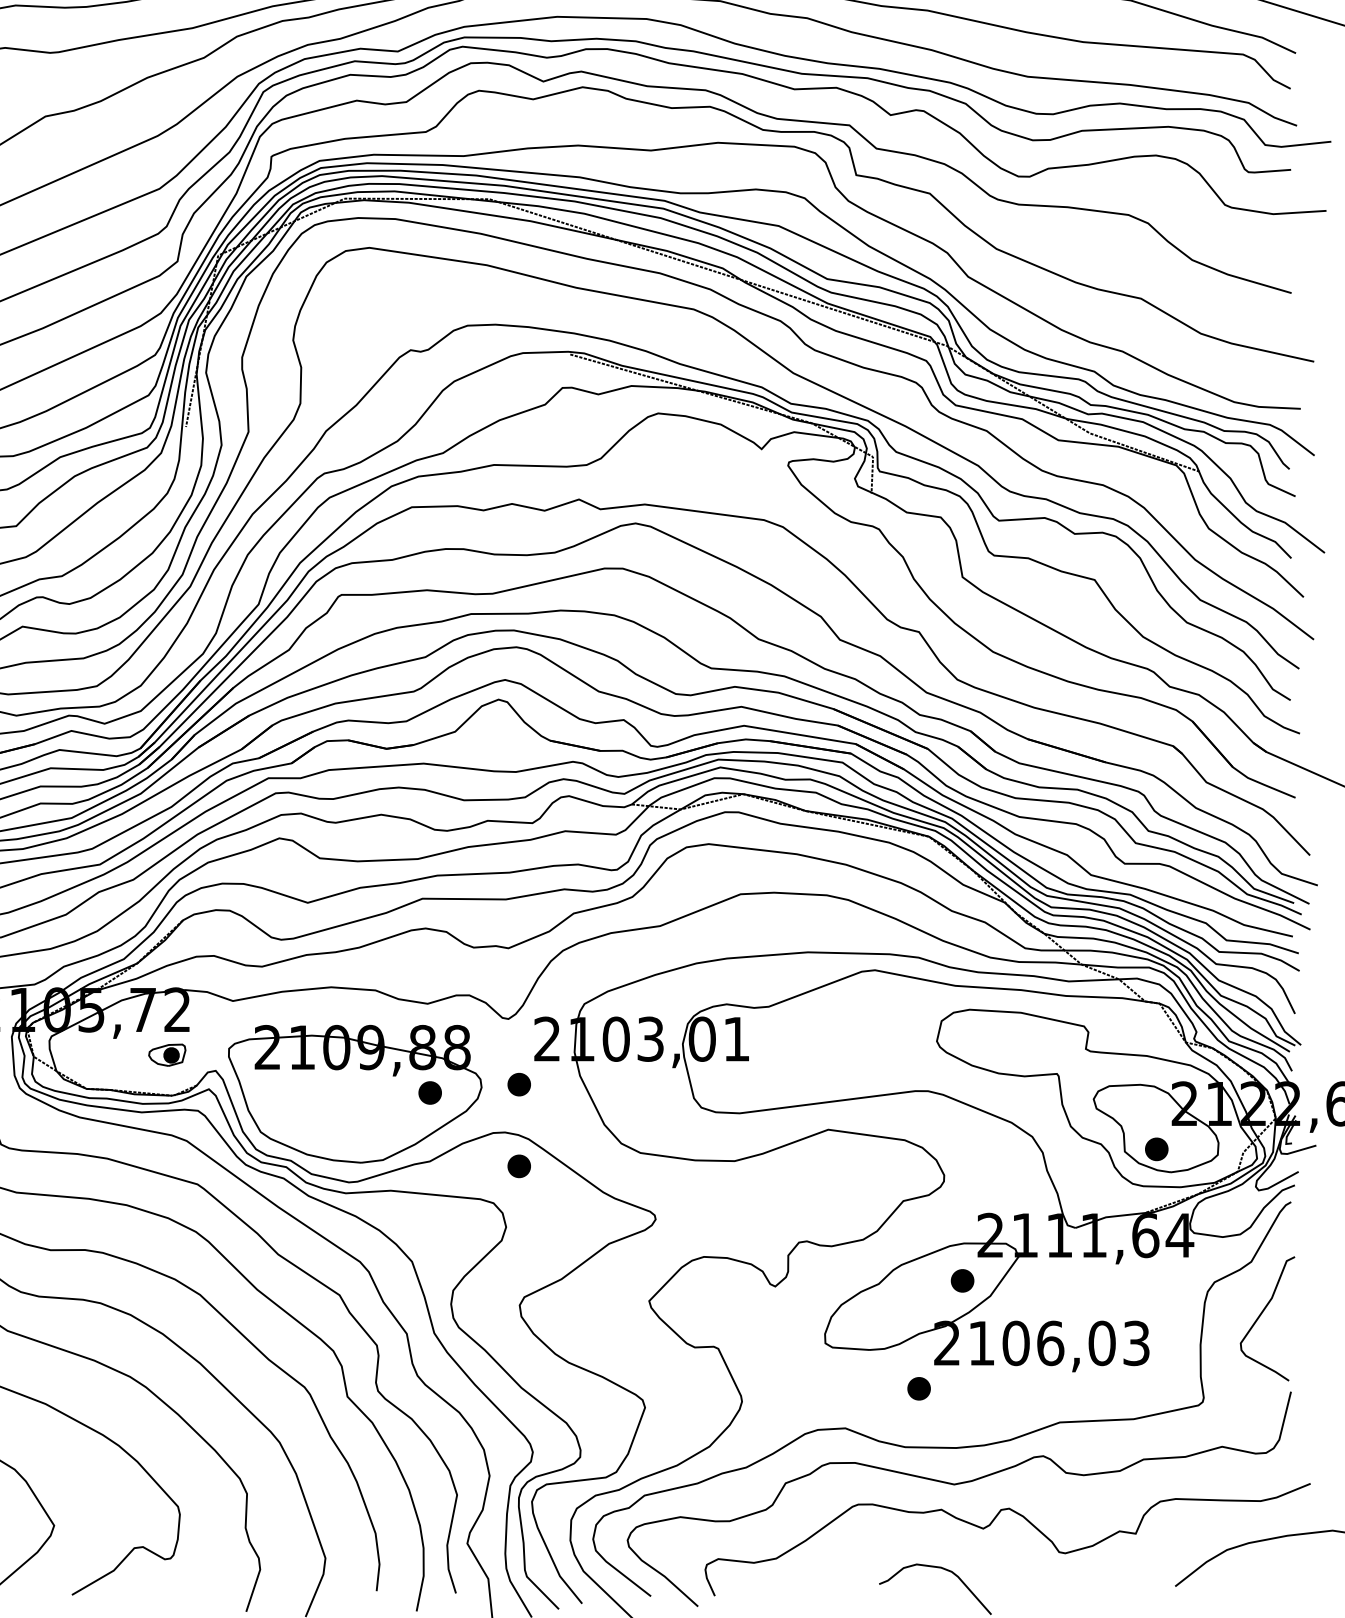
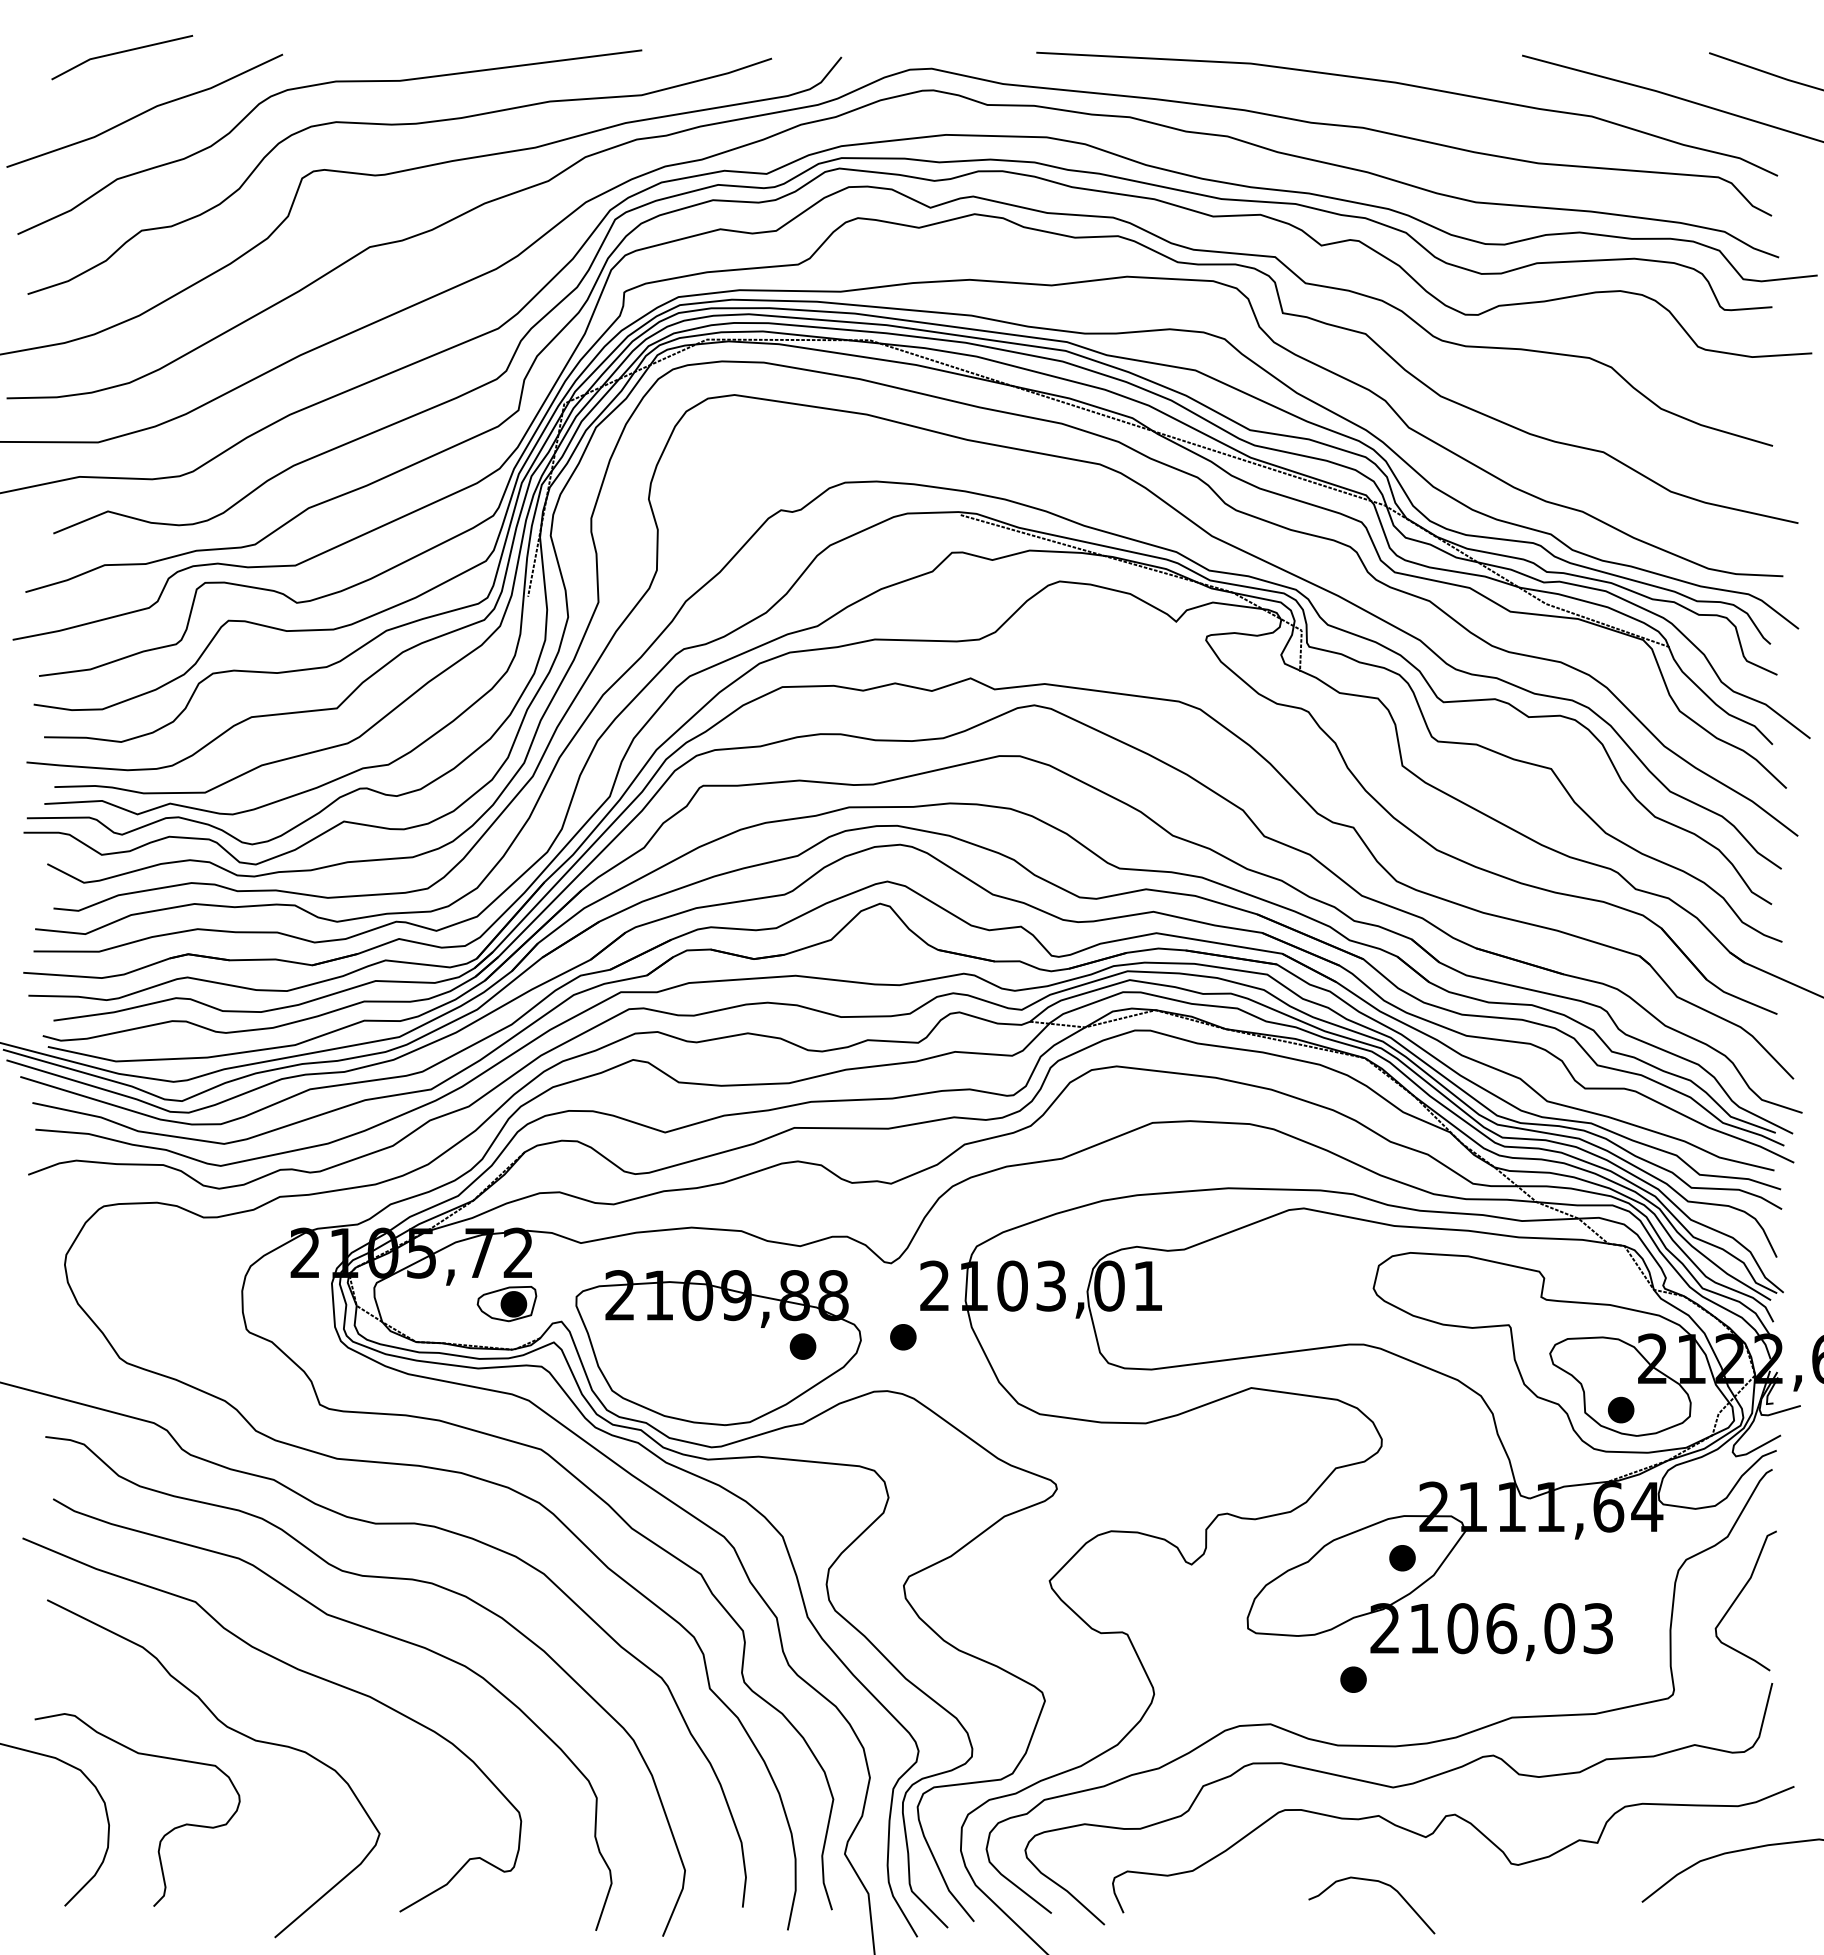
part: (166, 1055) -> (506, 1304), size x1.43
part: (519, 1166) -> (903, 1429), removed

